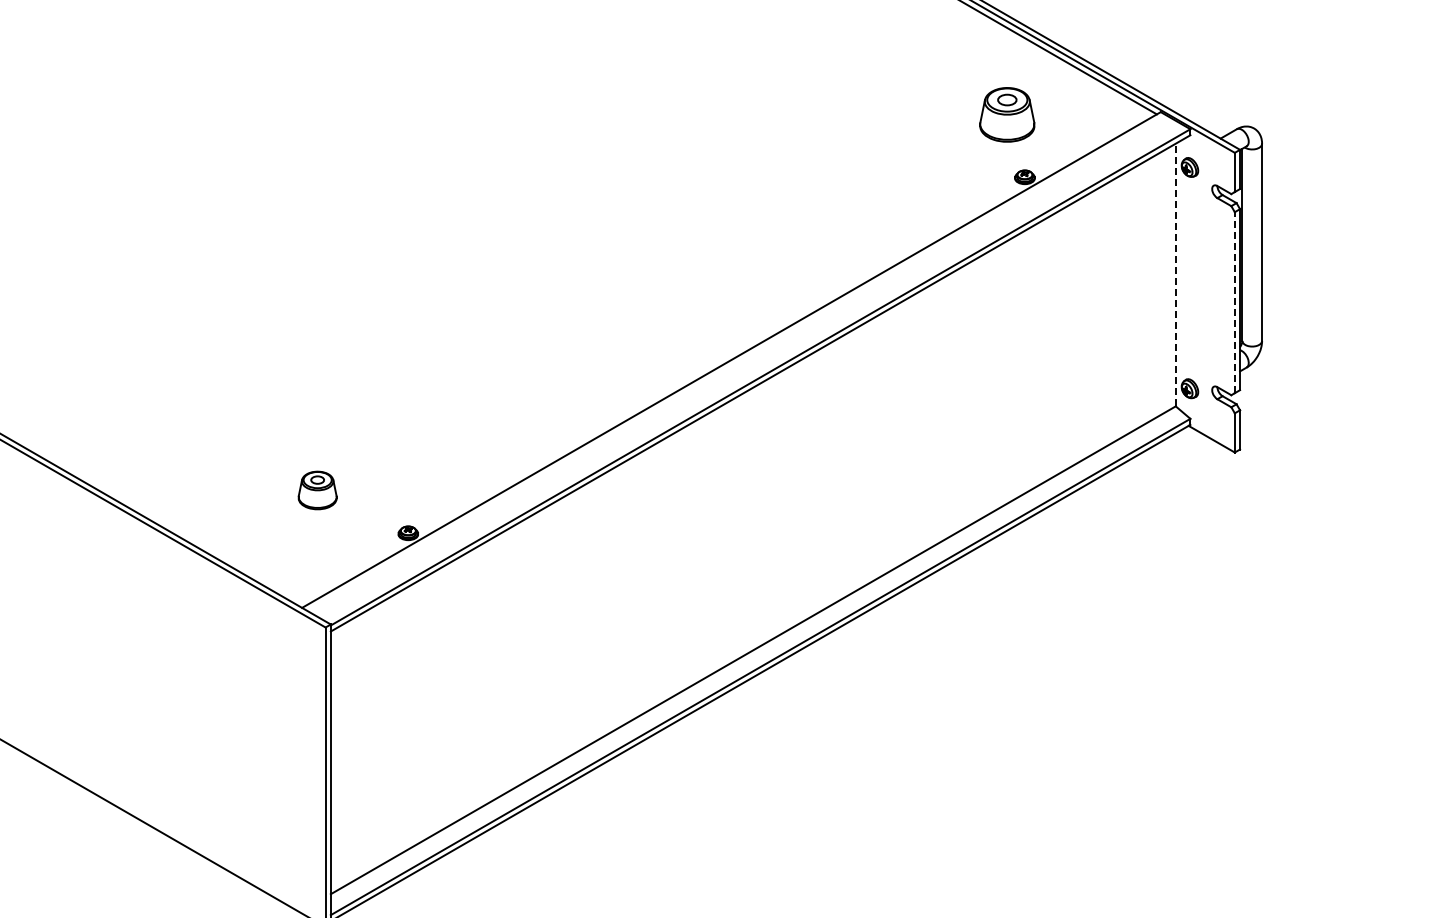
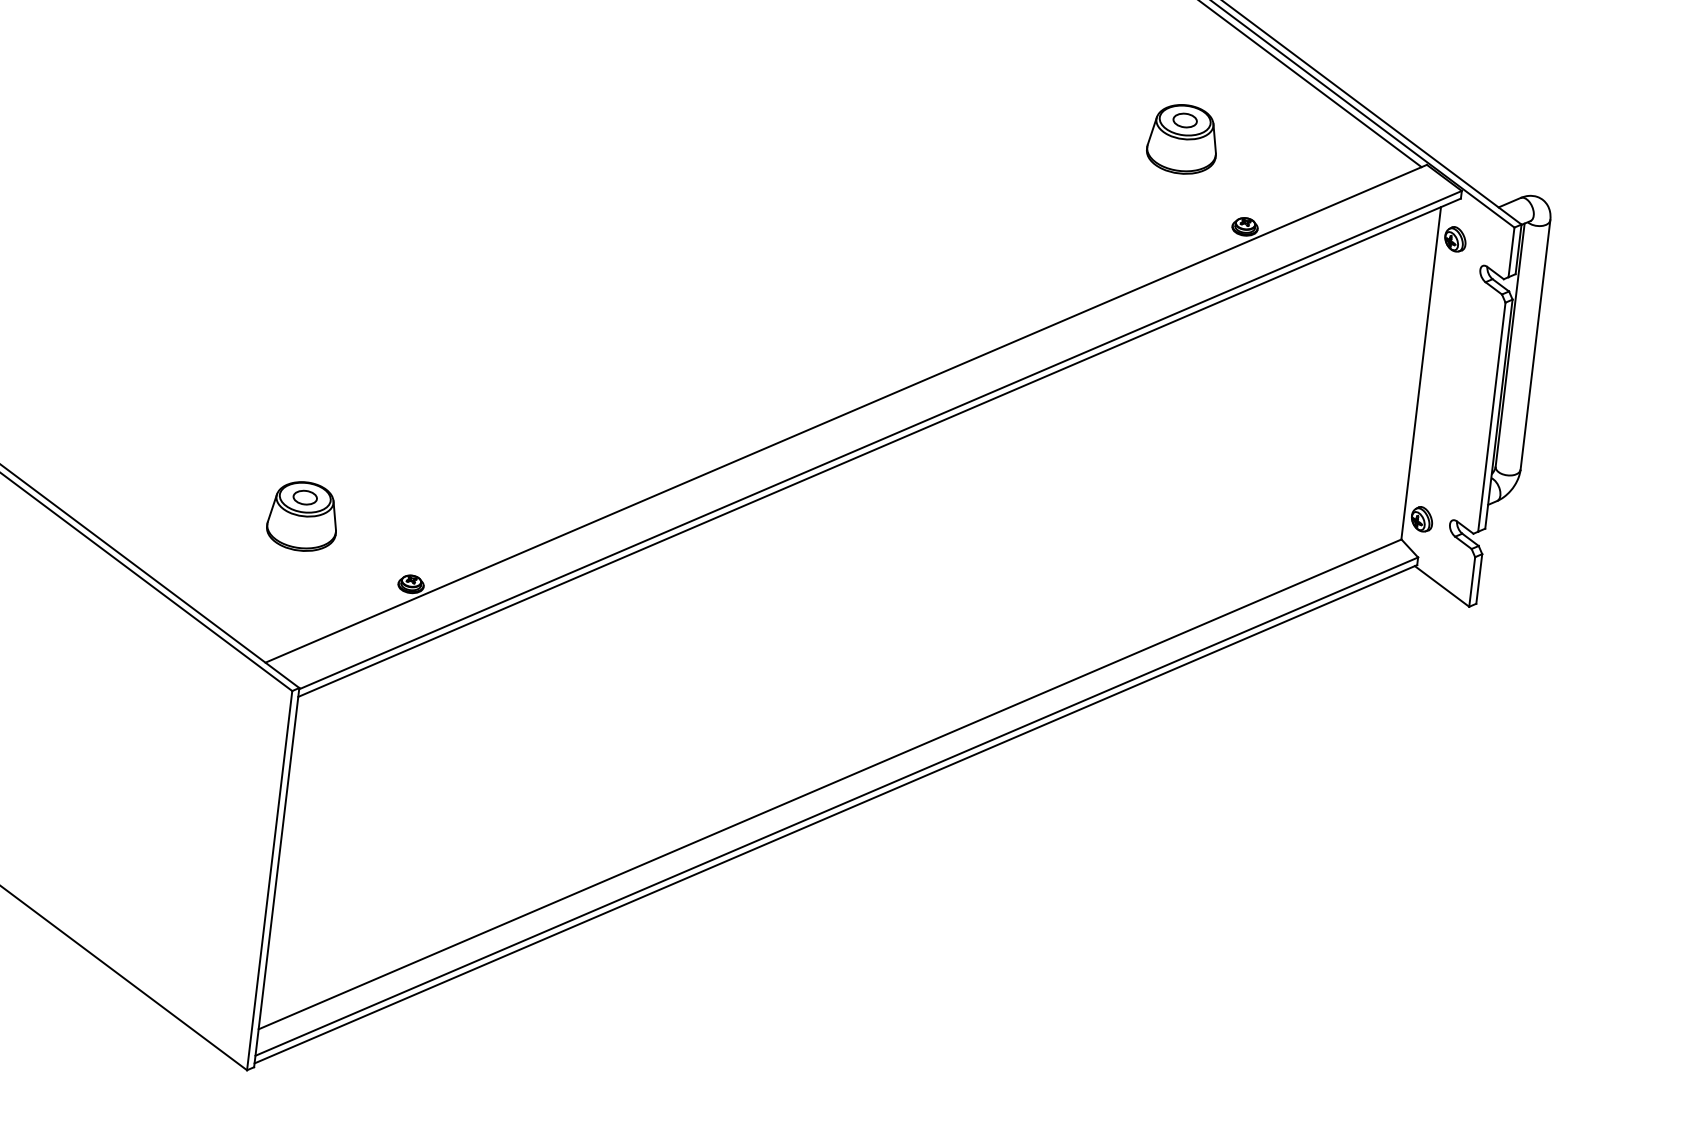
part: (1007, 114) -> (1183, 138), moved
line: (1175, 274) -> (1421, 372), dashed -> solid
line: (1234, 302) -> (1491, 416), dashed -> solid
part: (317, 490) -> (302, 516), size x1.43

